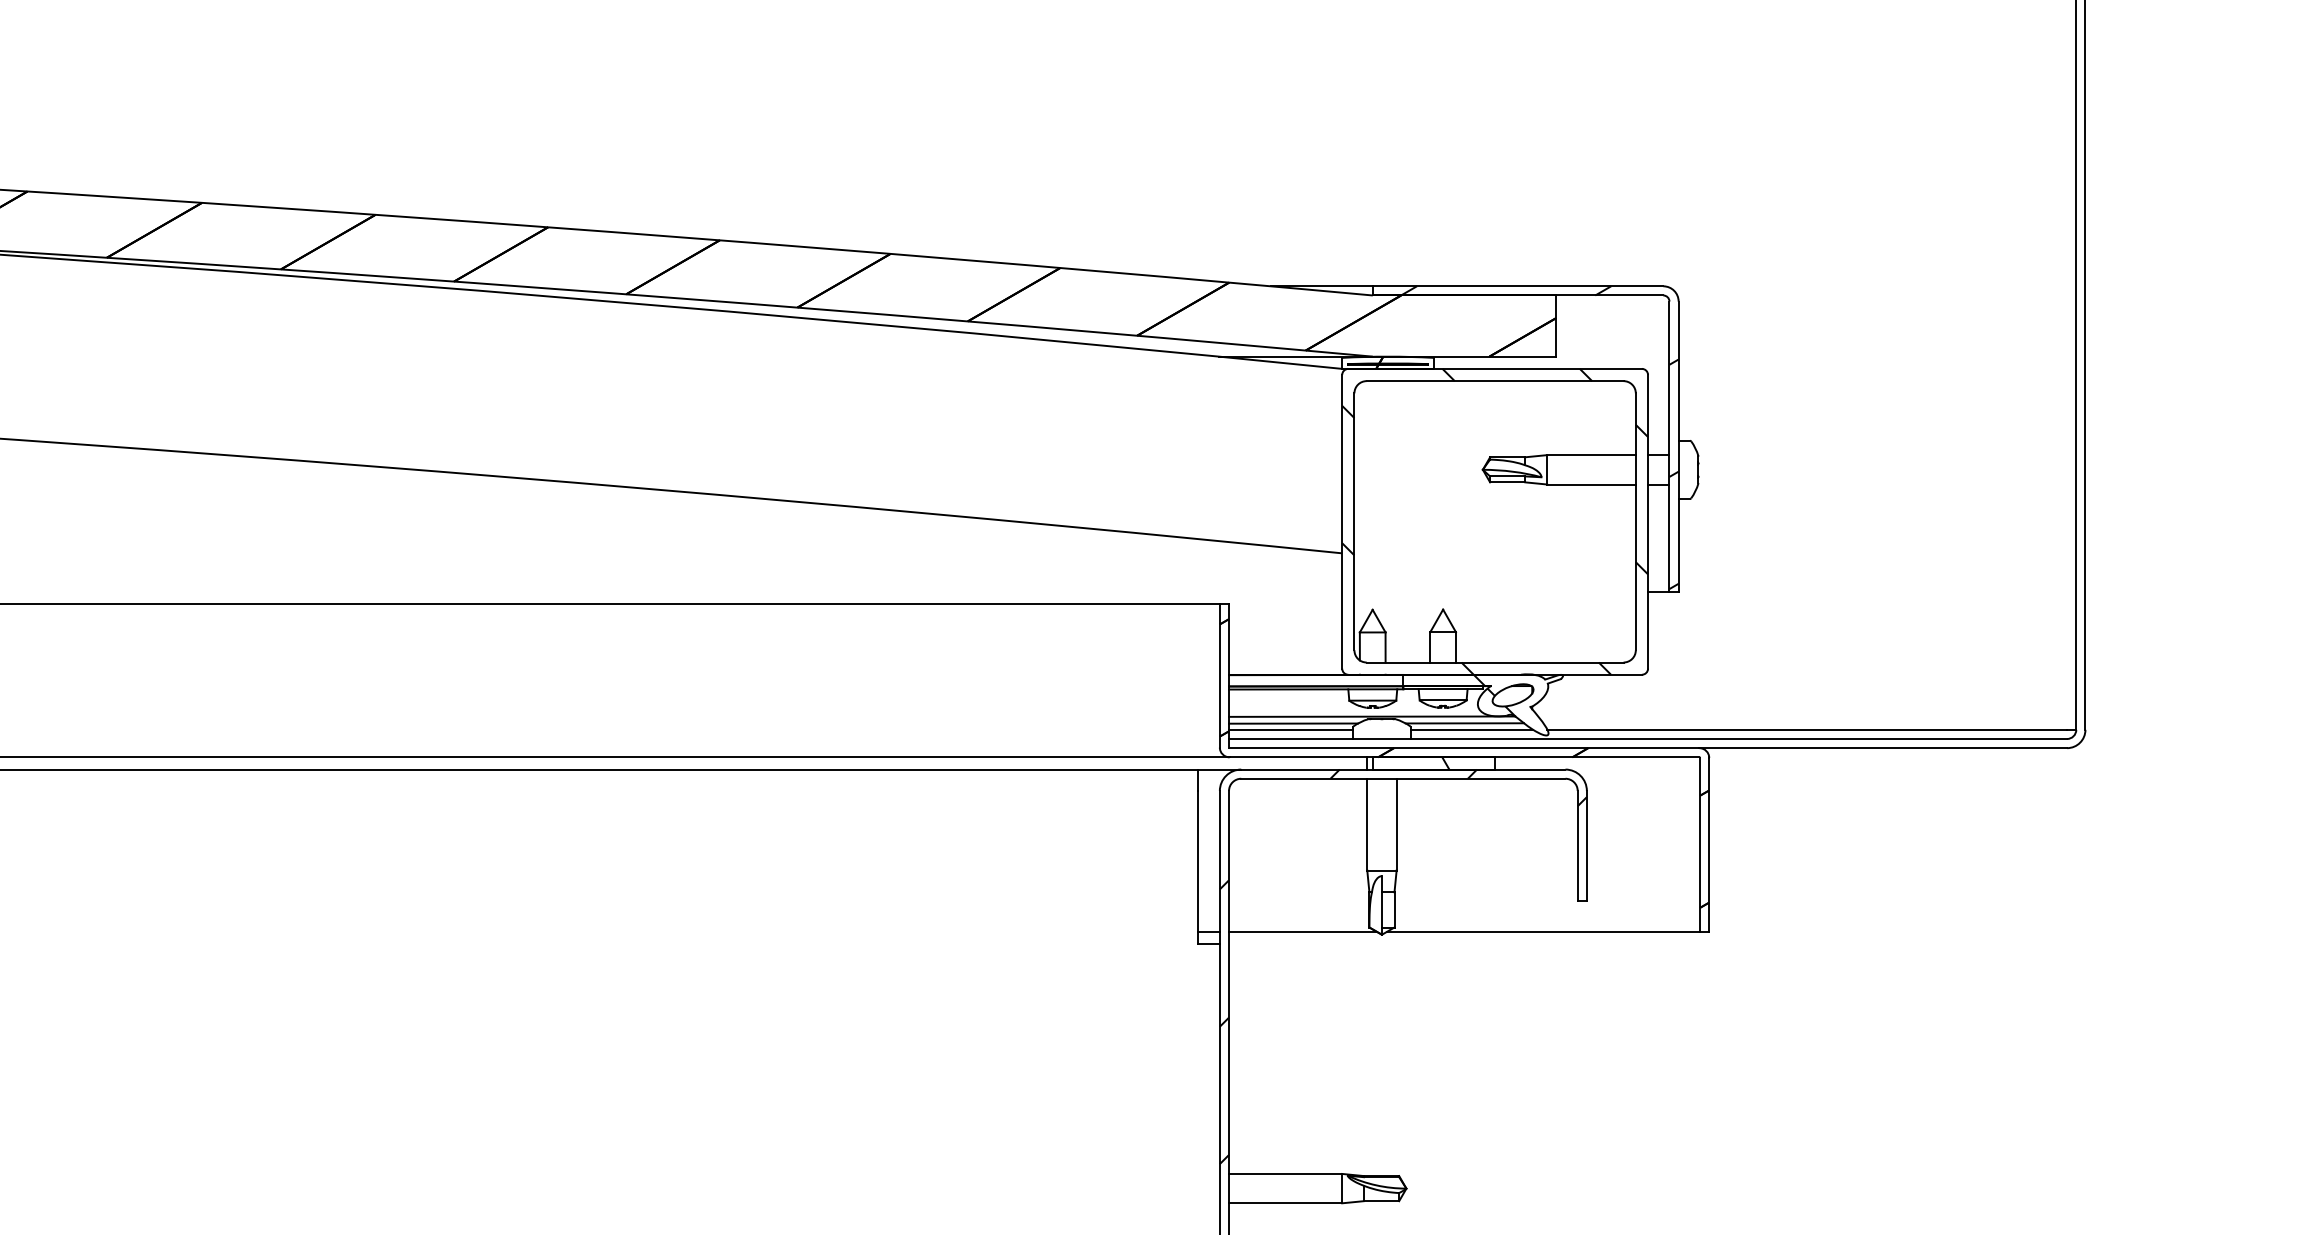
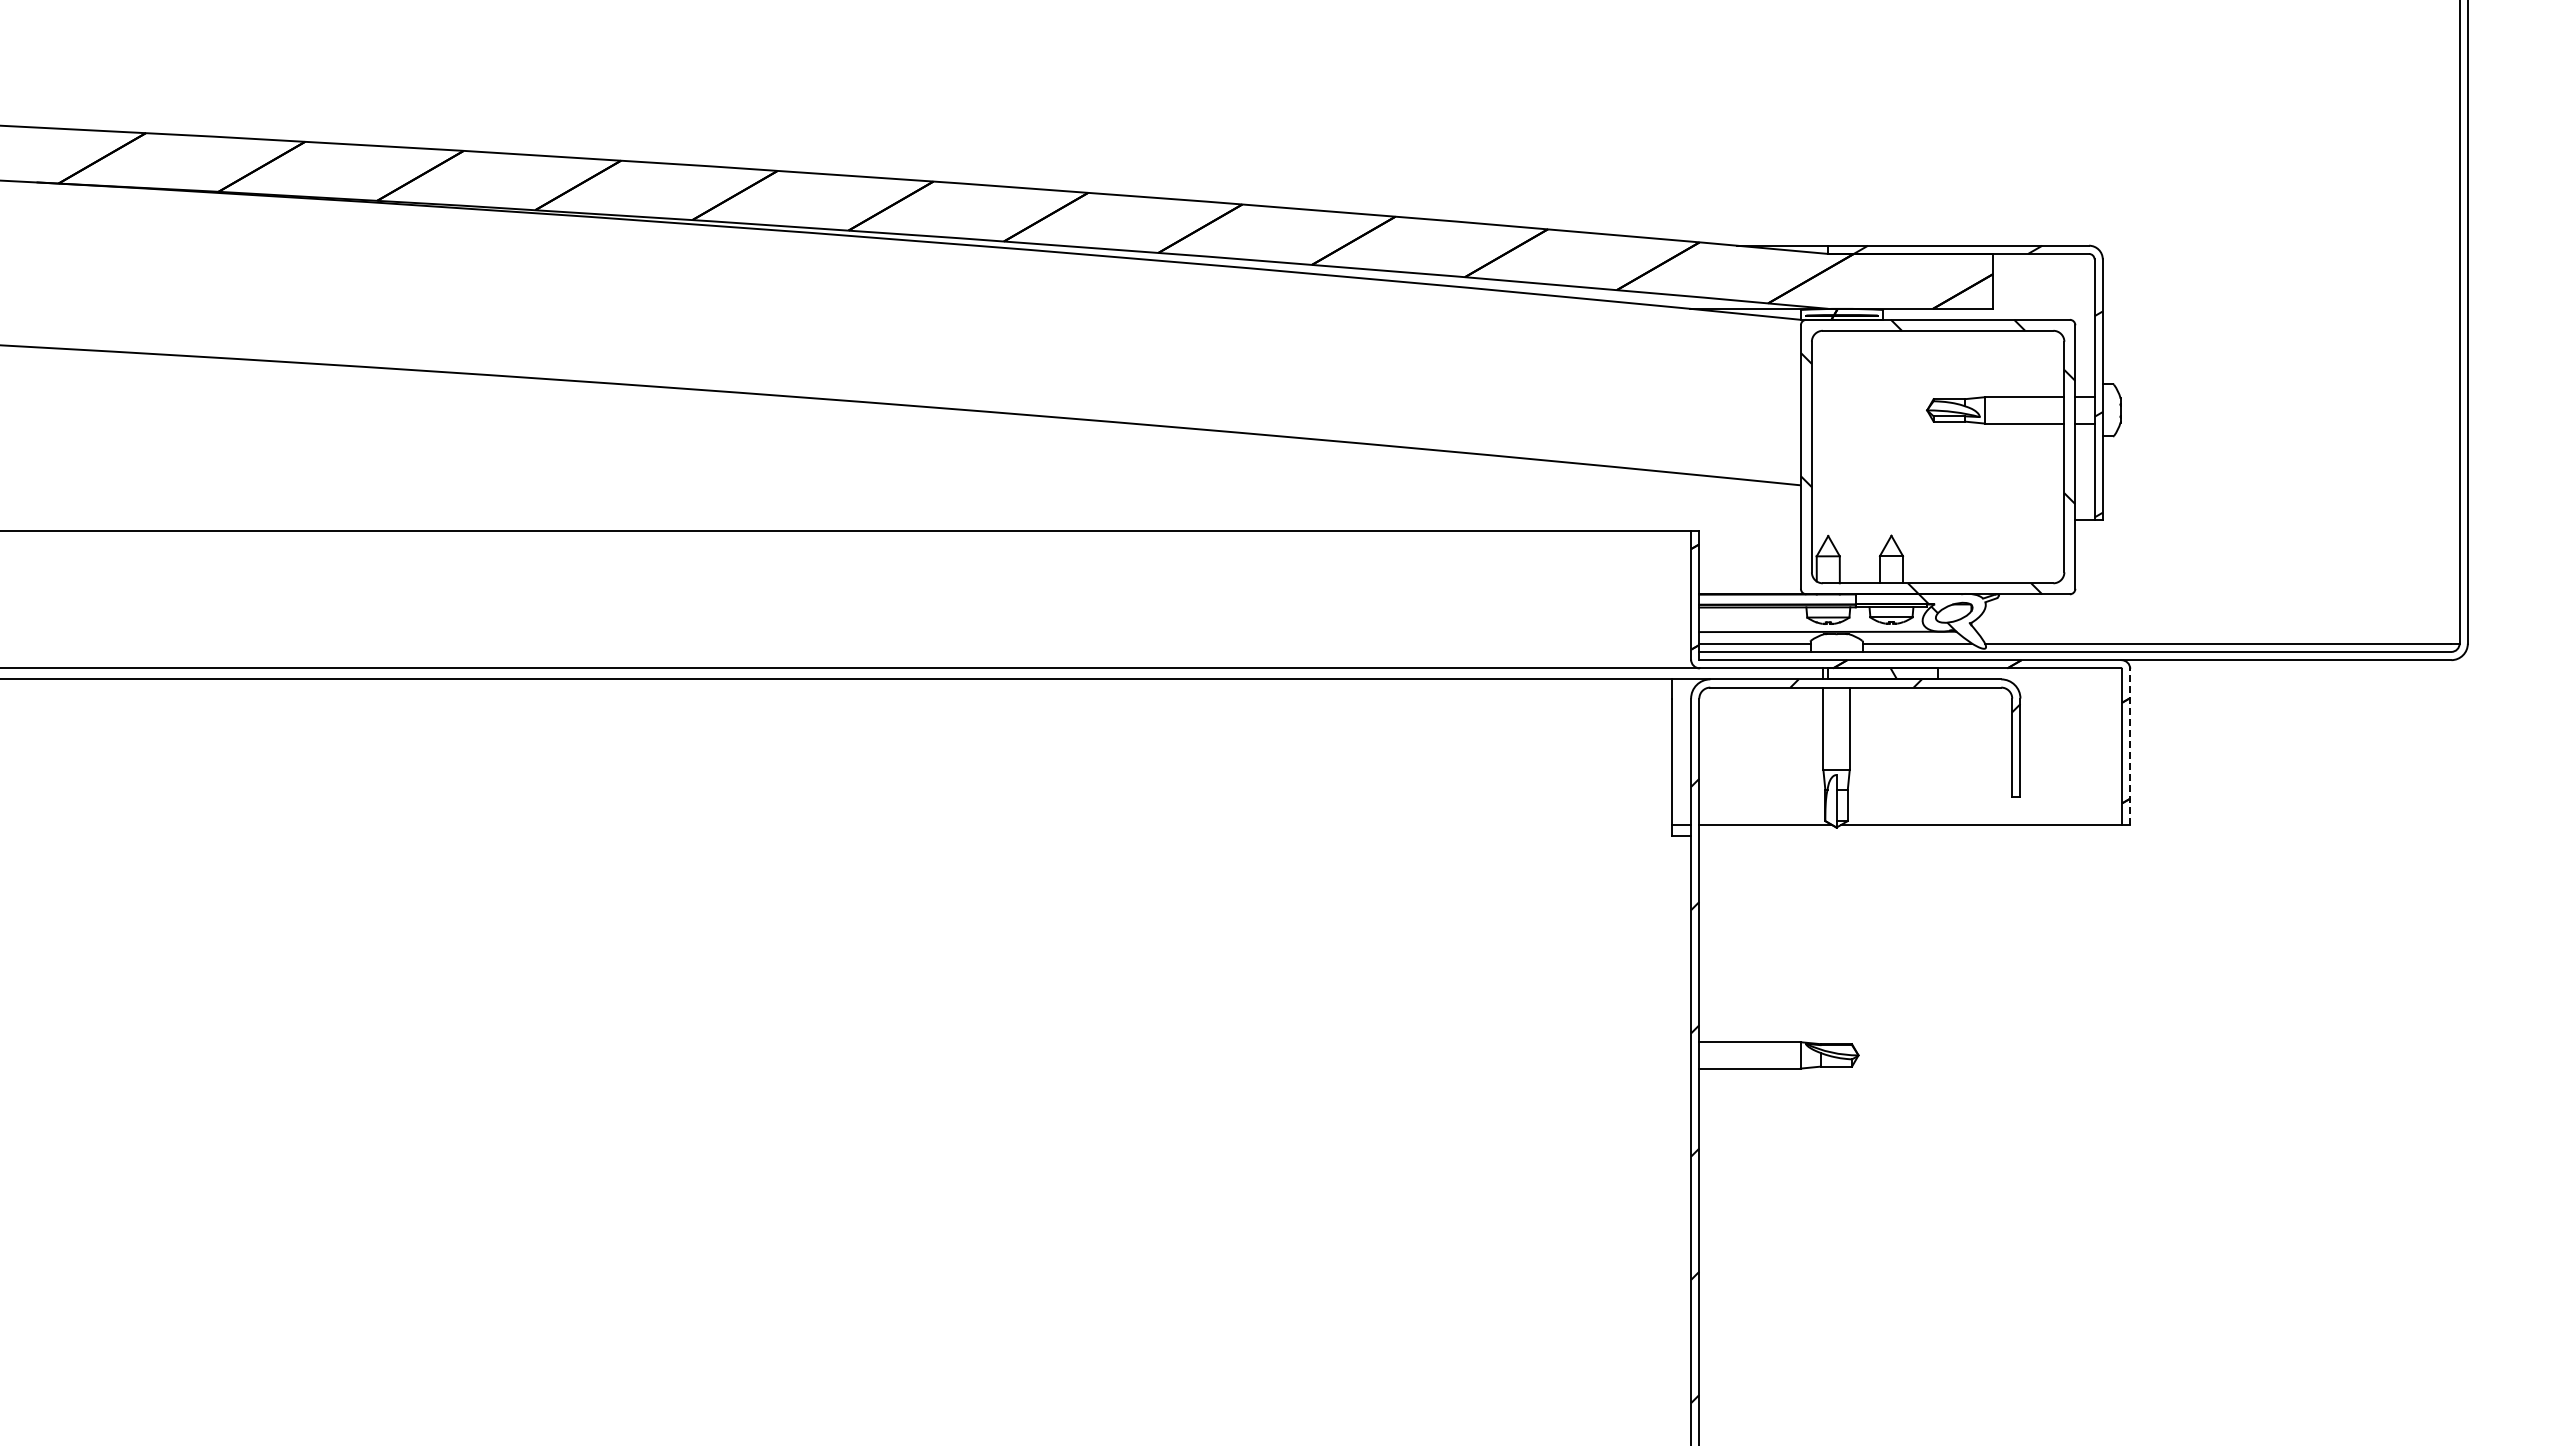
line: (1464, 722) -> (1910, 637), removed
line: (1293, 724) -> (1757, 638), removed
line: (1709, 844) -> (2130, 746), solid -> dashed

